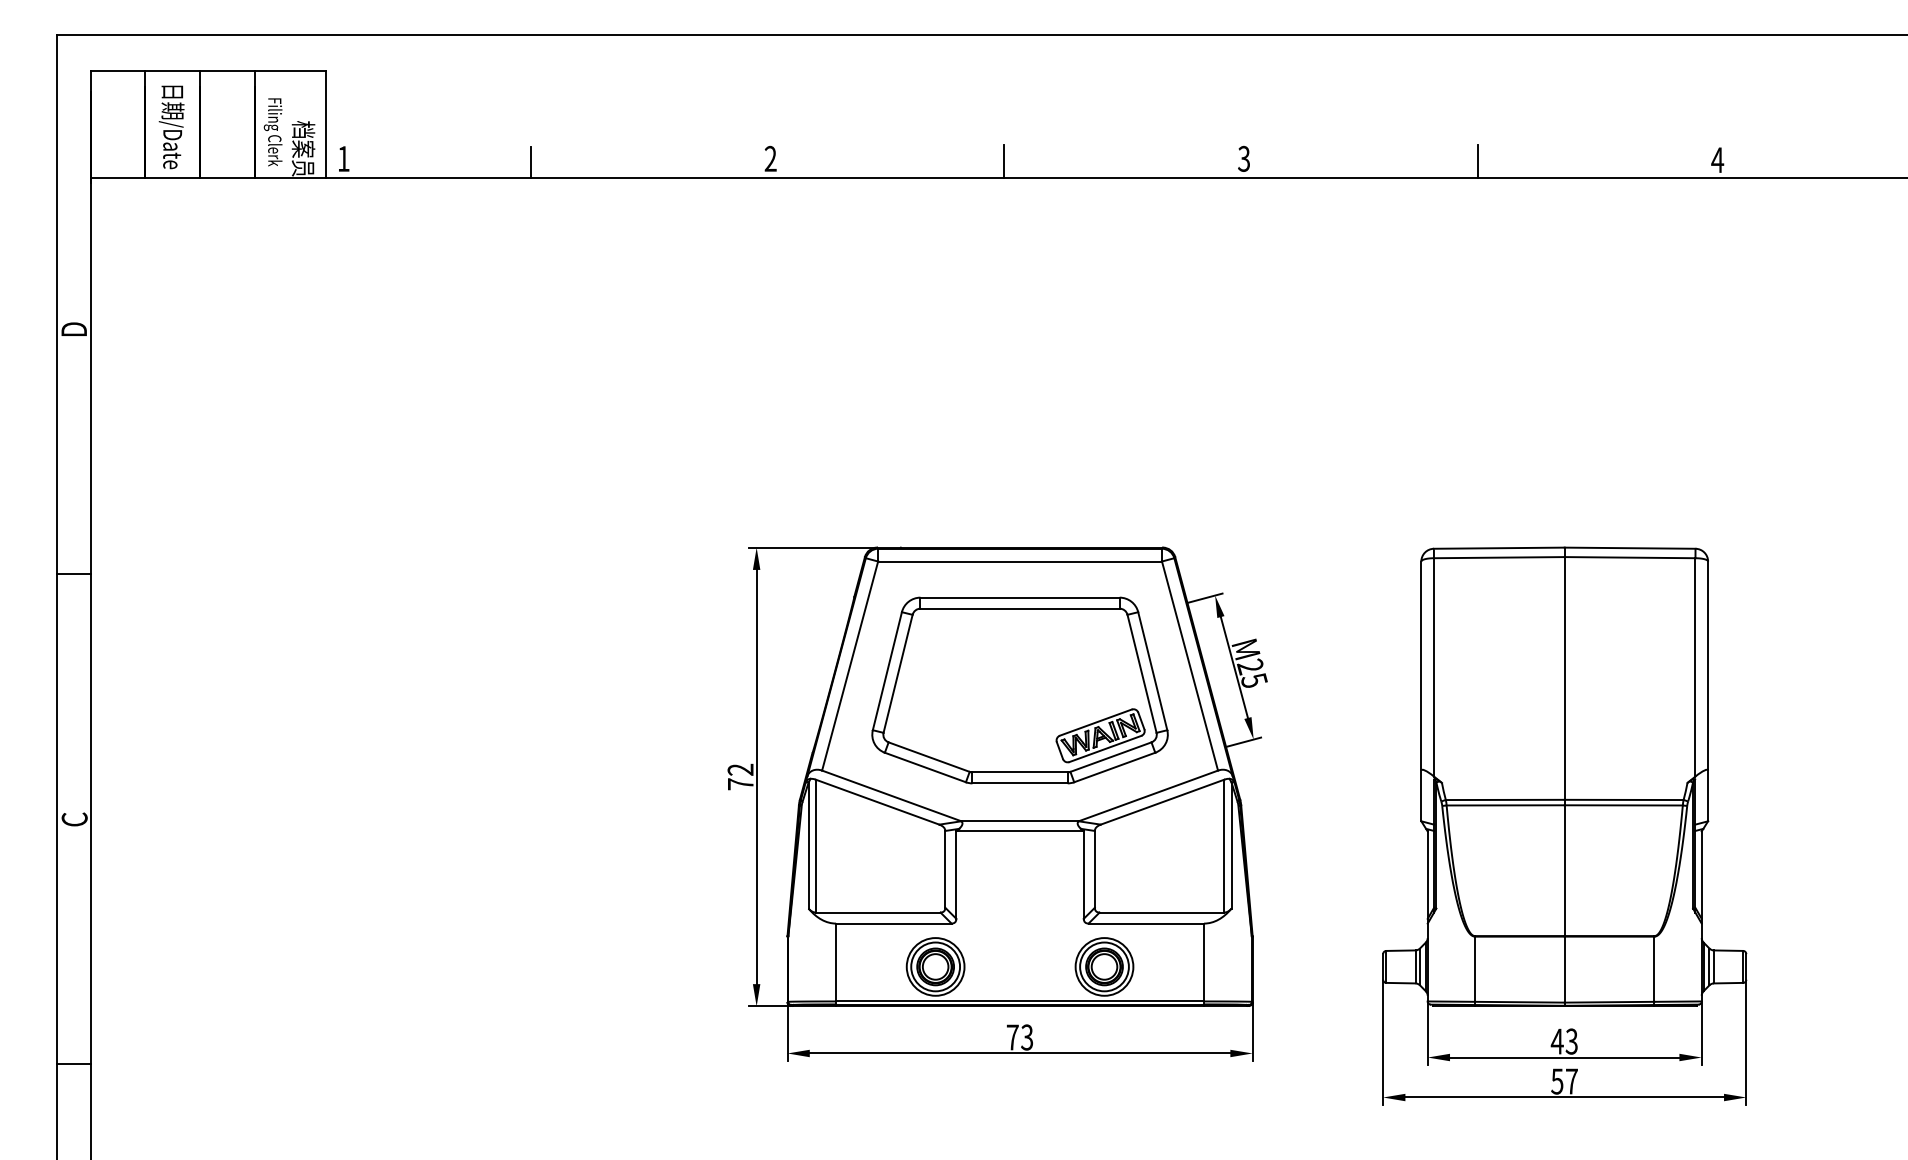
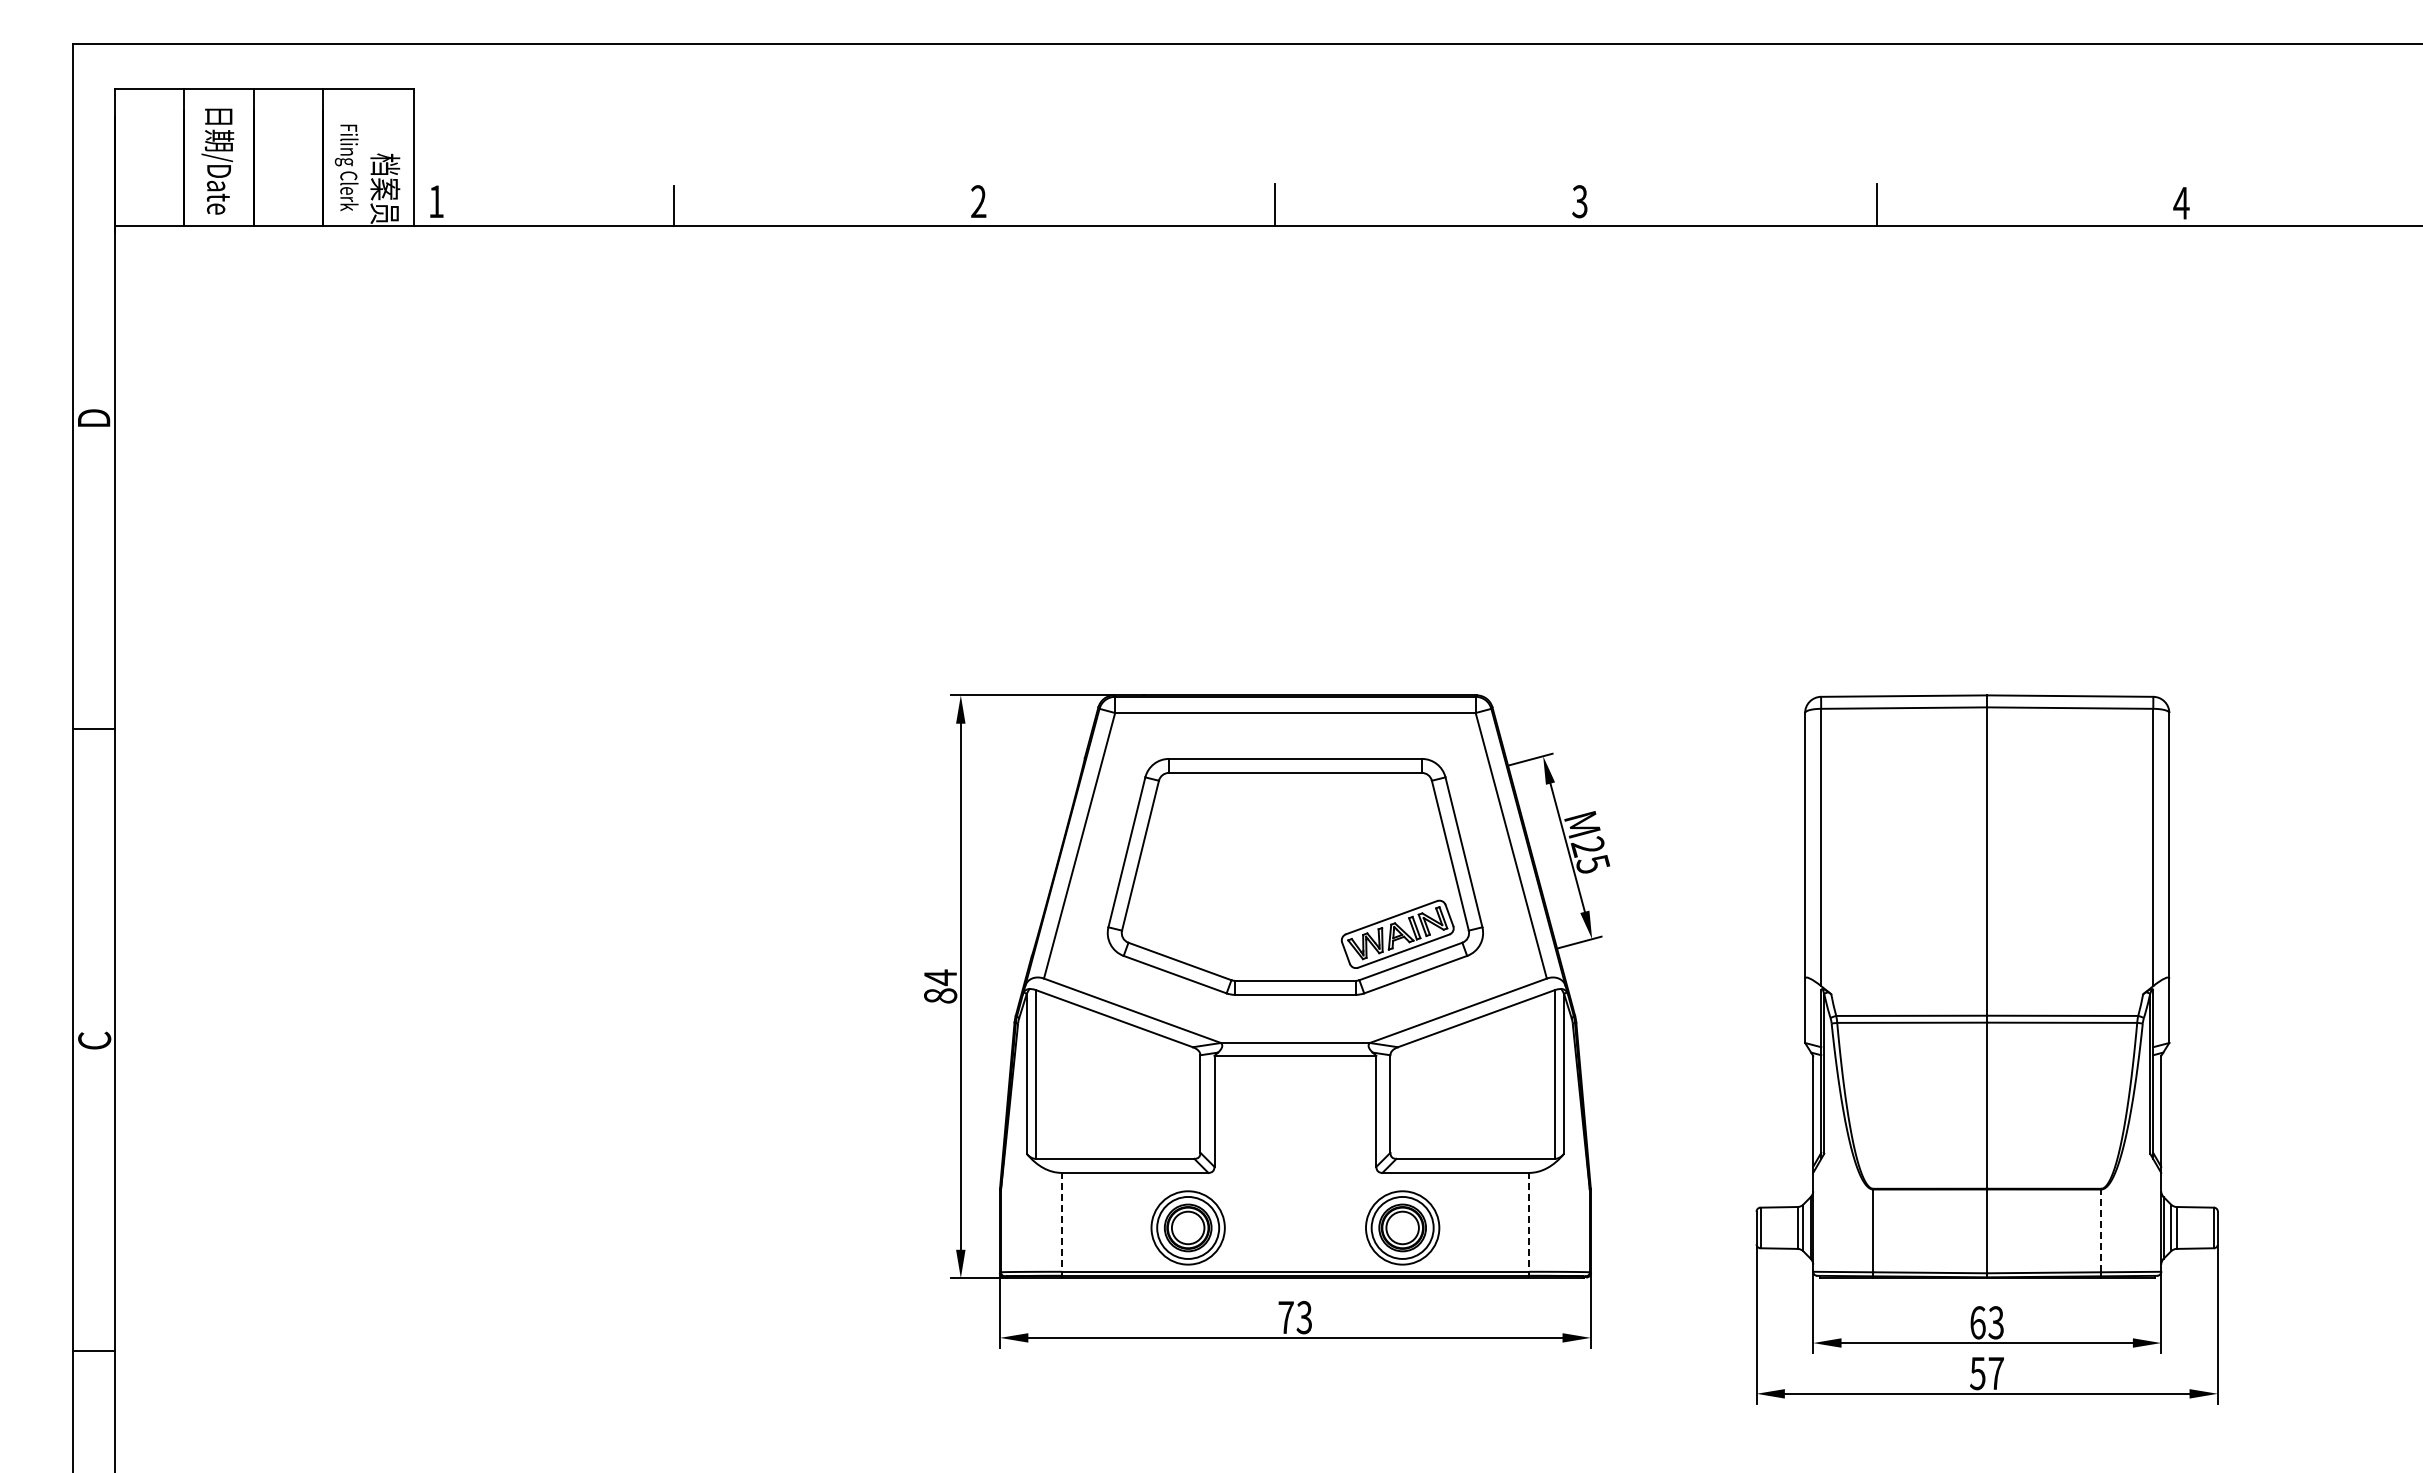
text: (740, 776) -> (940, 986), 72 -> 84
line: (835, 964) -> (1061, 1225), solid -> dashed
line: (1204, 964) -> (1529, 1225), solid -> dashed
line: (1654, 968) -> (2101, 1230), solid -> dashed
text: (1557, 1041) -> (1977, 1322), 43 -> 63

